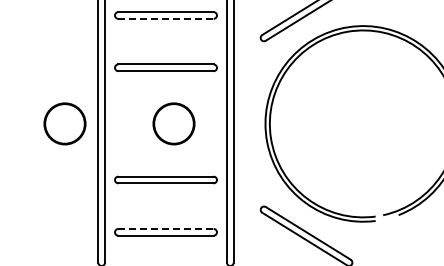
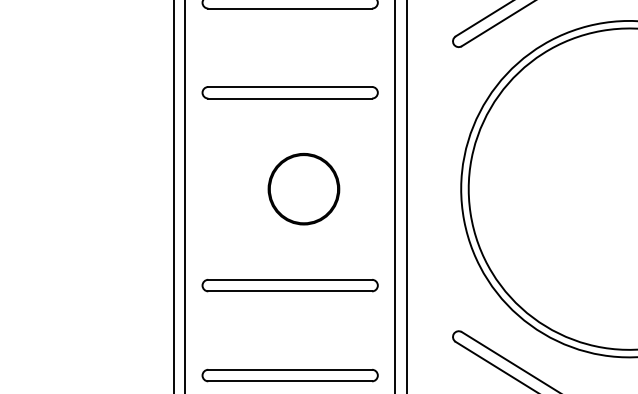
line: (166, 18) -> (291, 7), dashed -> solid
circle: (64, 123) -> (115, 188), removed
line: (166, 228) -> (291, 368), dashed -> solid

